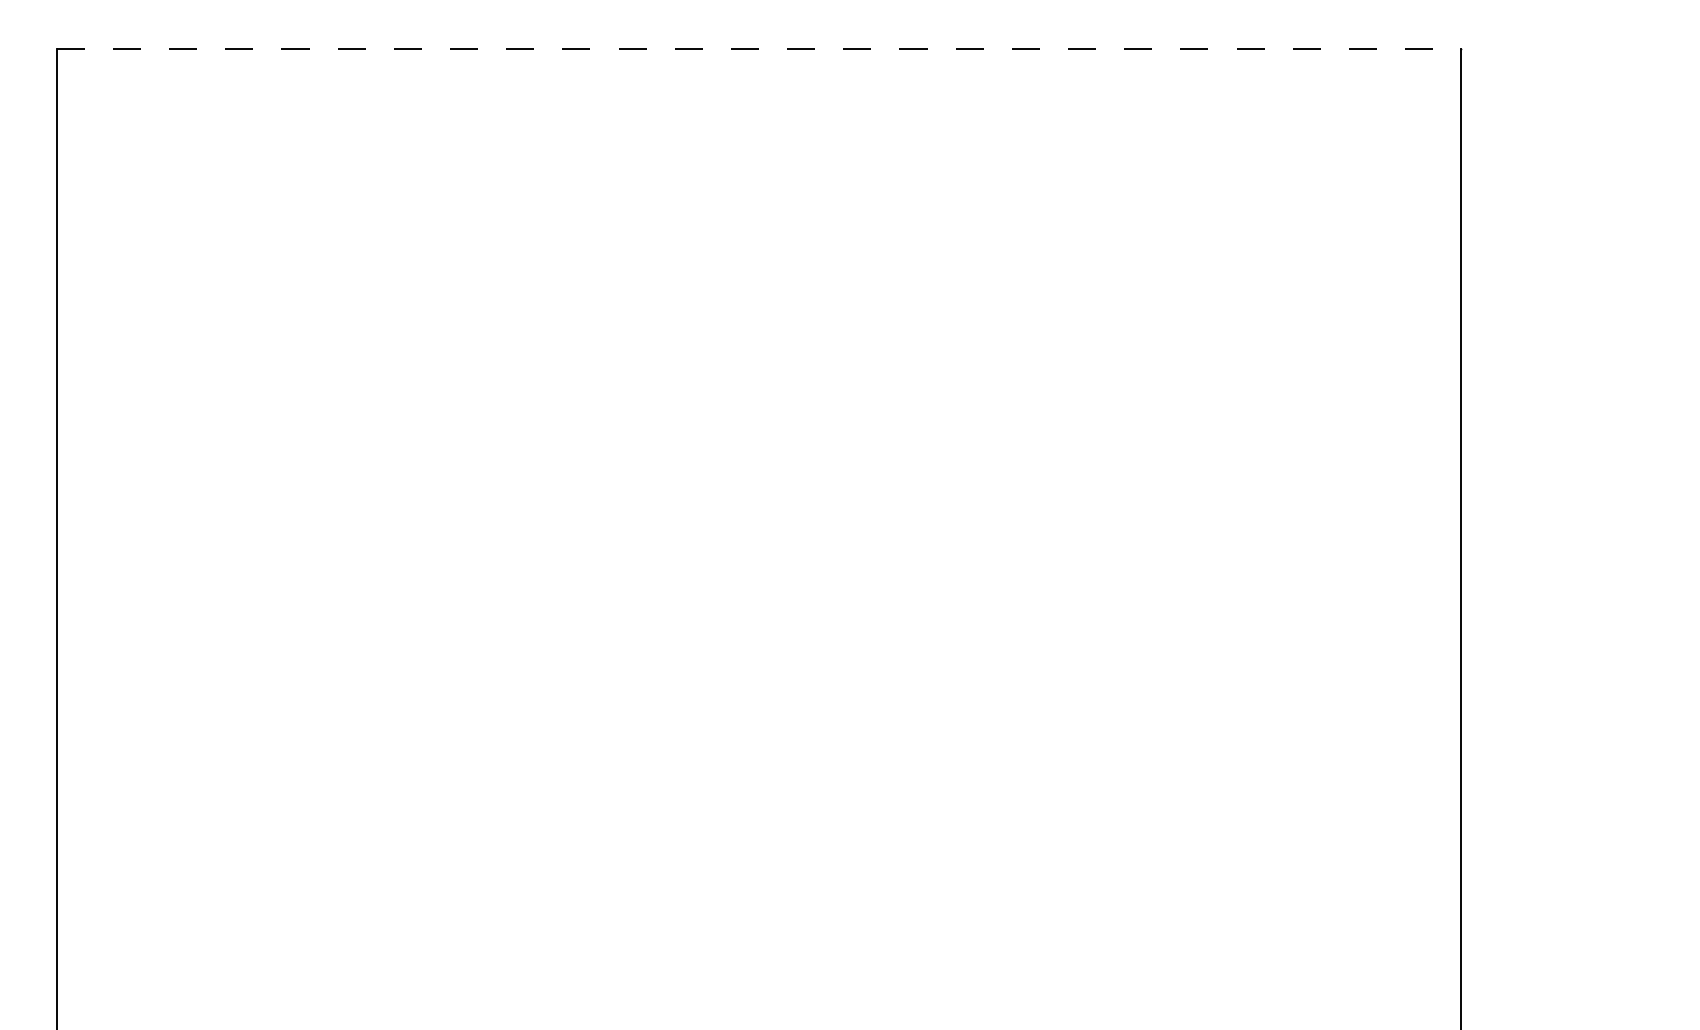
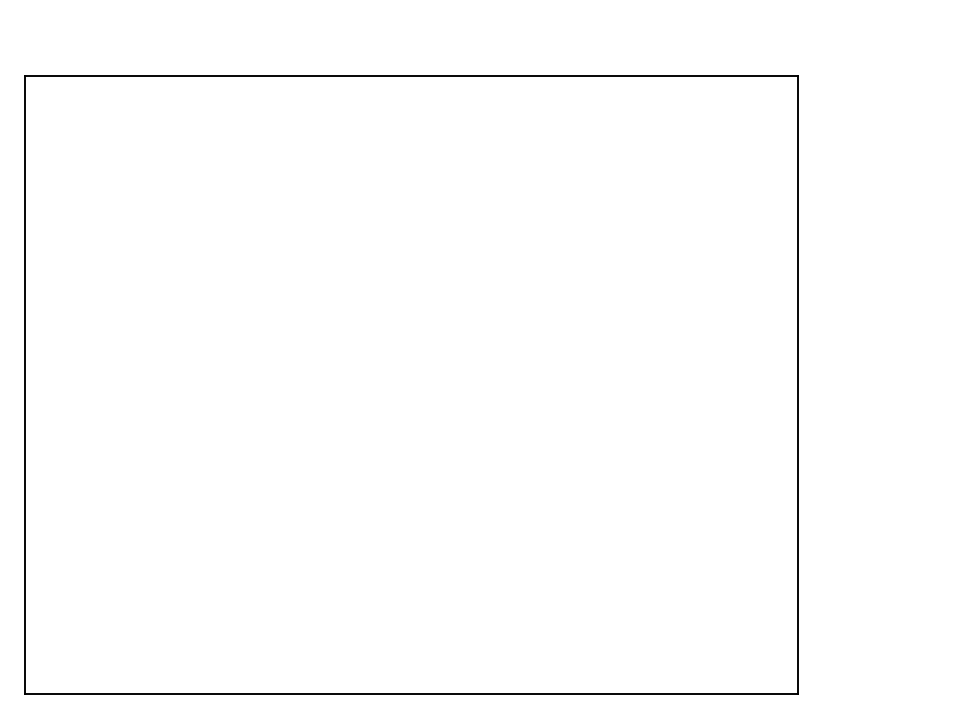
line: (759, 48) -> (411, 75), dashed -> solid

